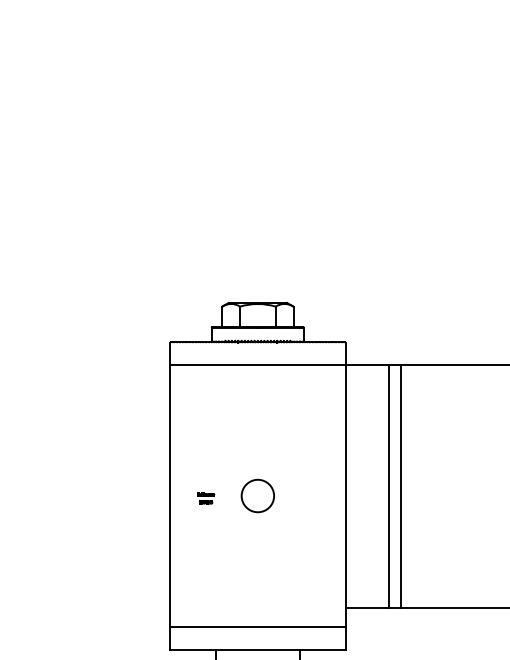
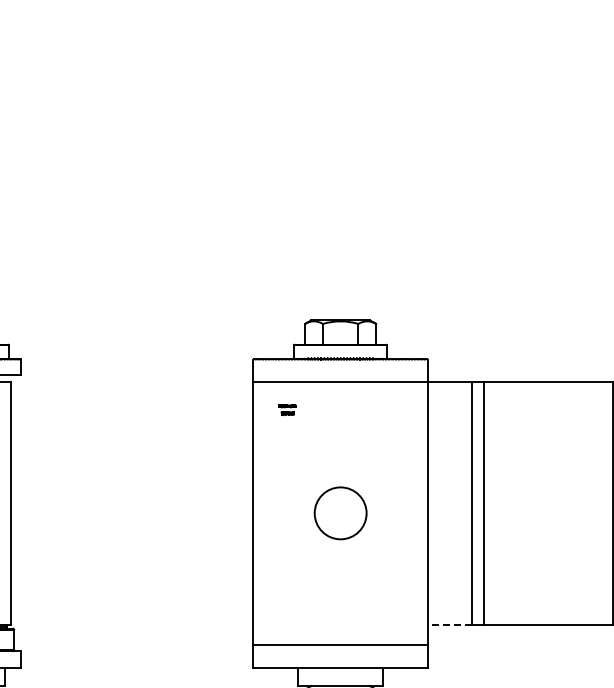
circle: (257, 496) -> (340, 513), size x1.6
part: (205, 498) -> (287, 409), moved
line: (366, 608) -> (449, 625), solid -> dashed

